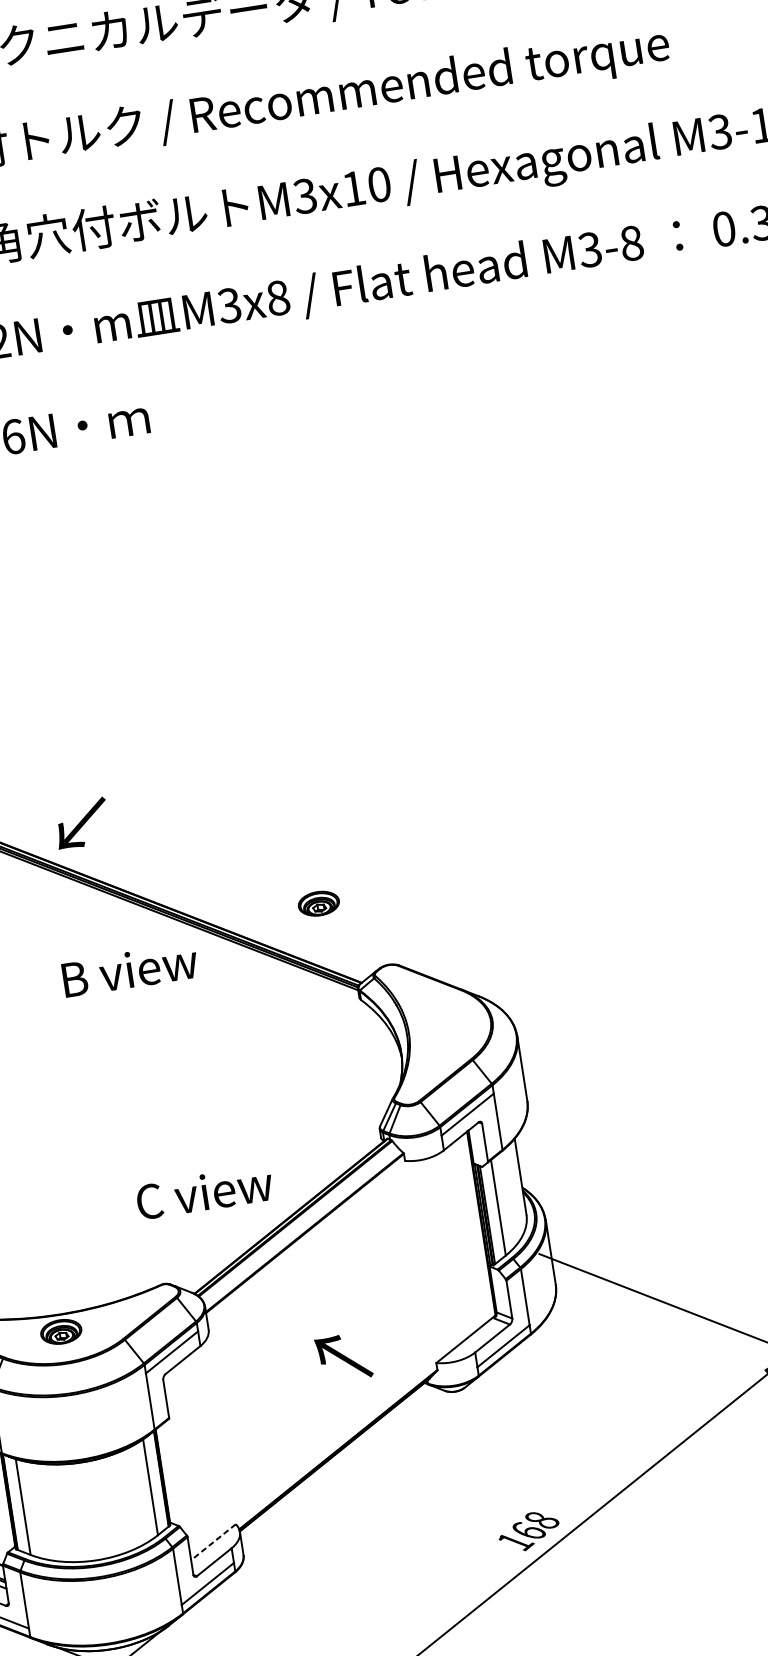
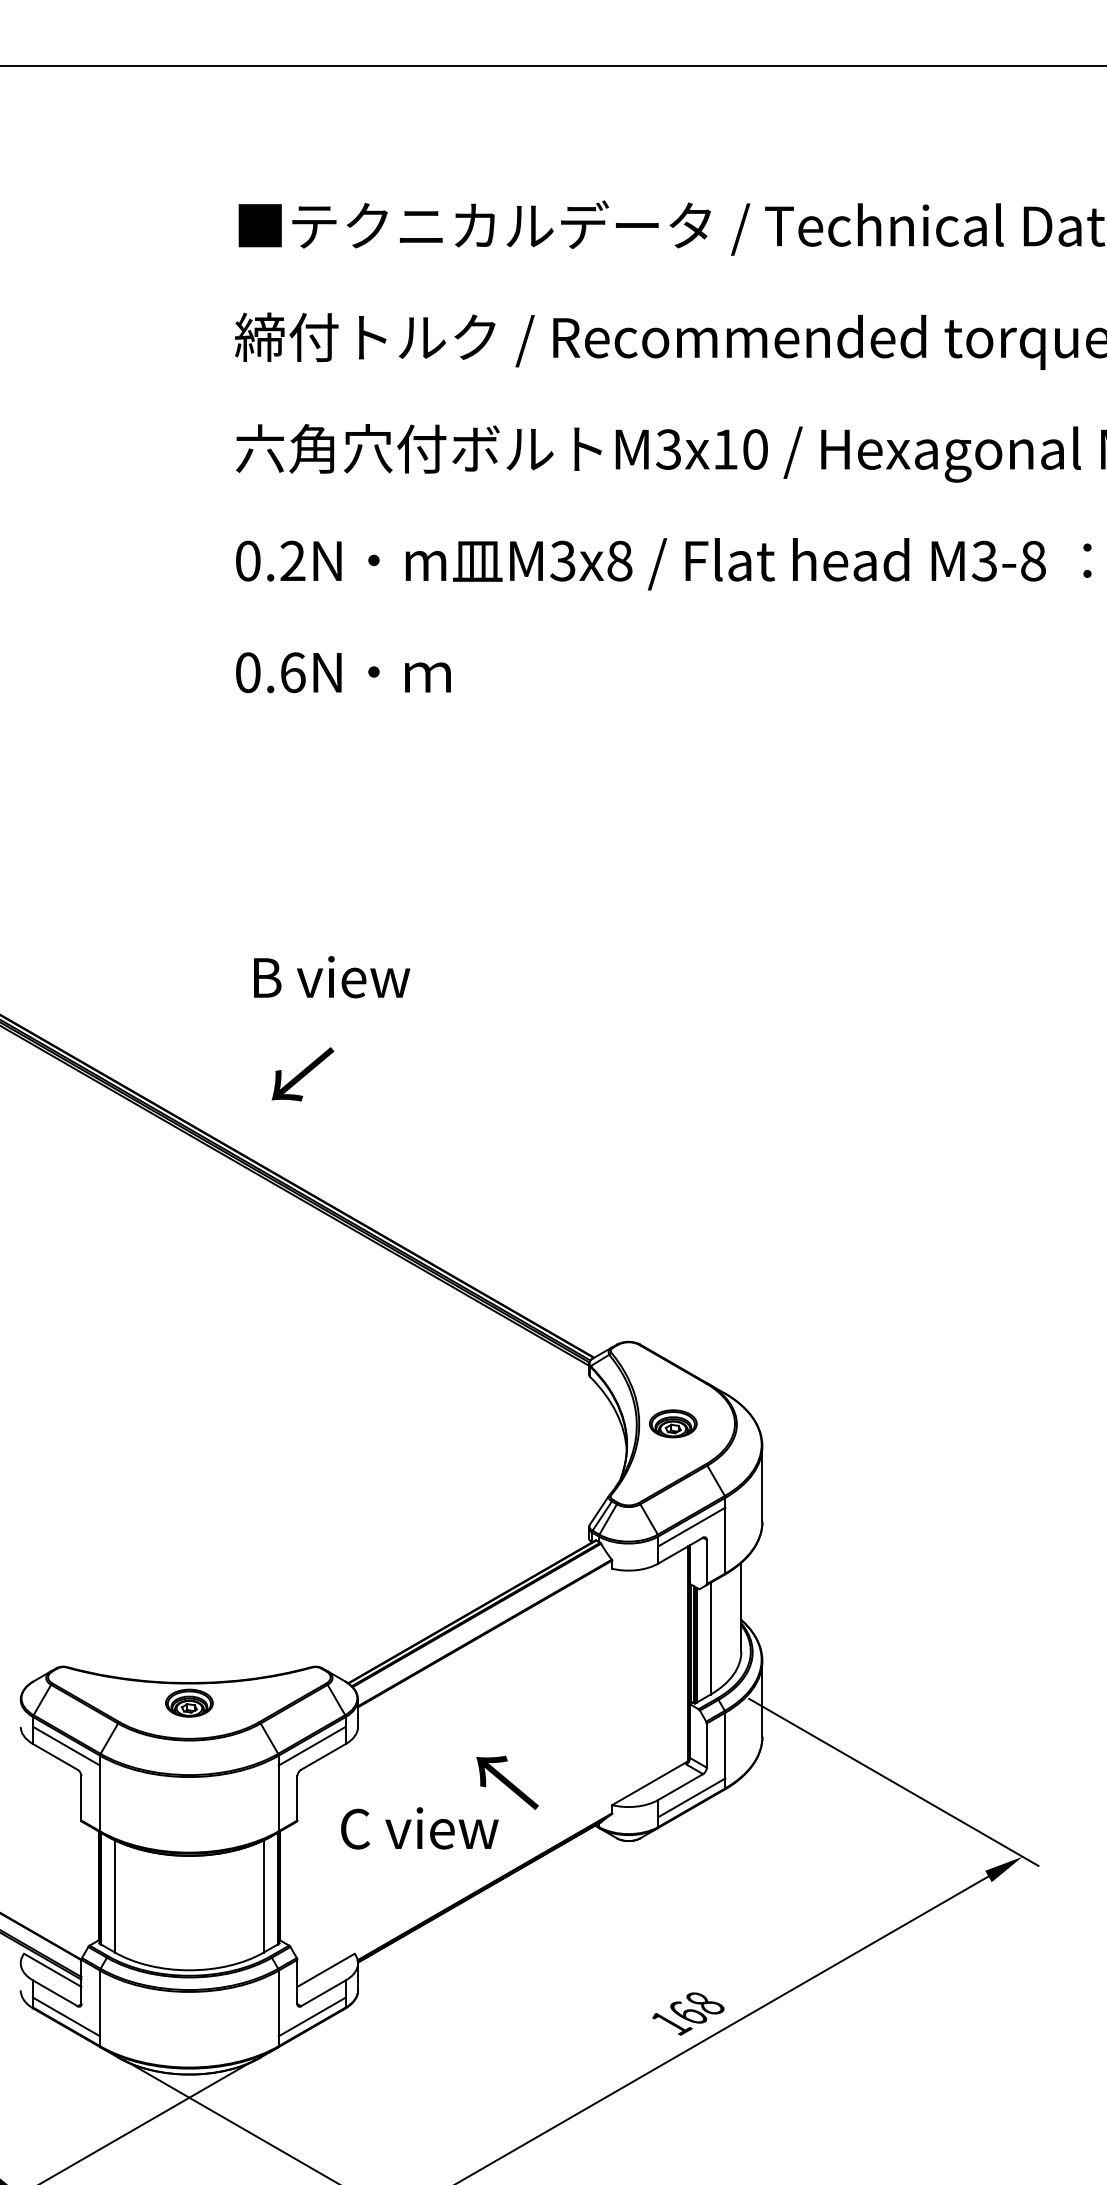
text: (81, 823) -> (302, 1074), moved
part: (319, 903) -> (673, 1423), moved
text: (130, 970) -> (332, 977), moved
text: (204, 1192) -> (419, 1828), moved
line: (213, 1542) -> (325, 1970), dashed -> solid

